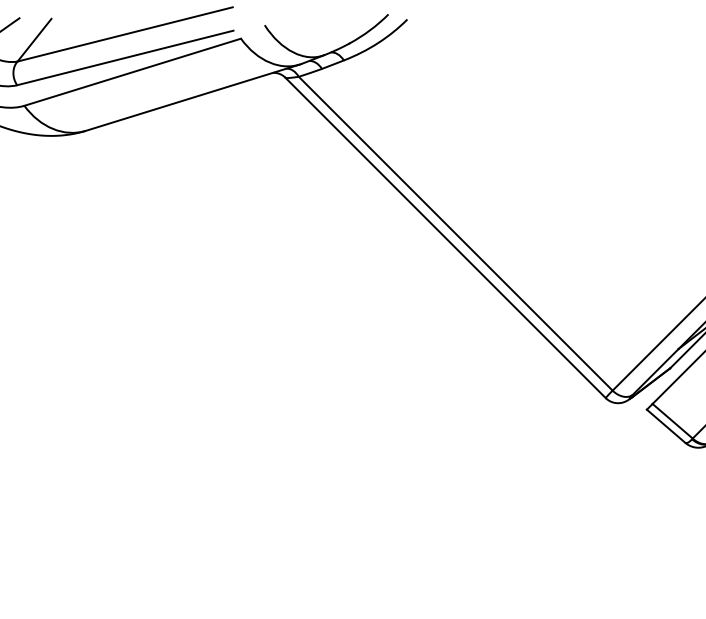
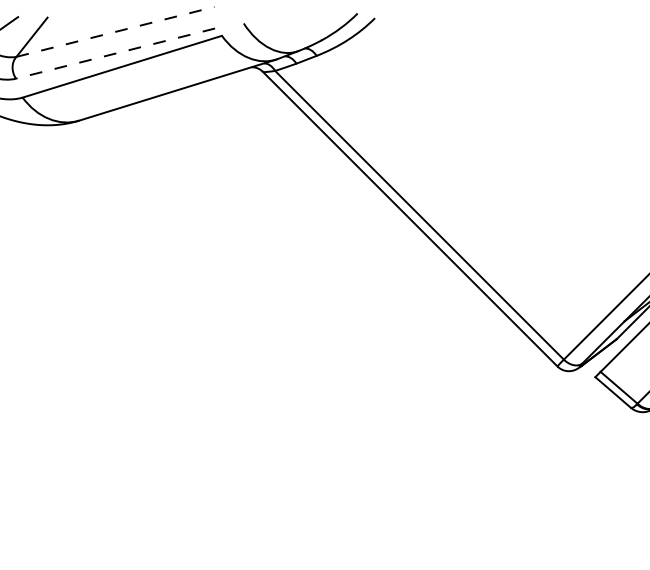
line: (125, 34) -> (115, 31), solid -> dashed
line: (125, 57) -> (115, 53), solid -> dashed

